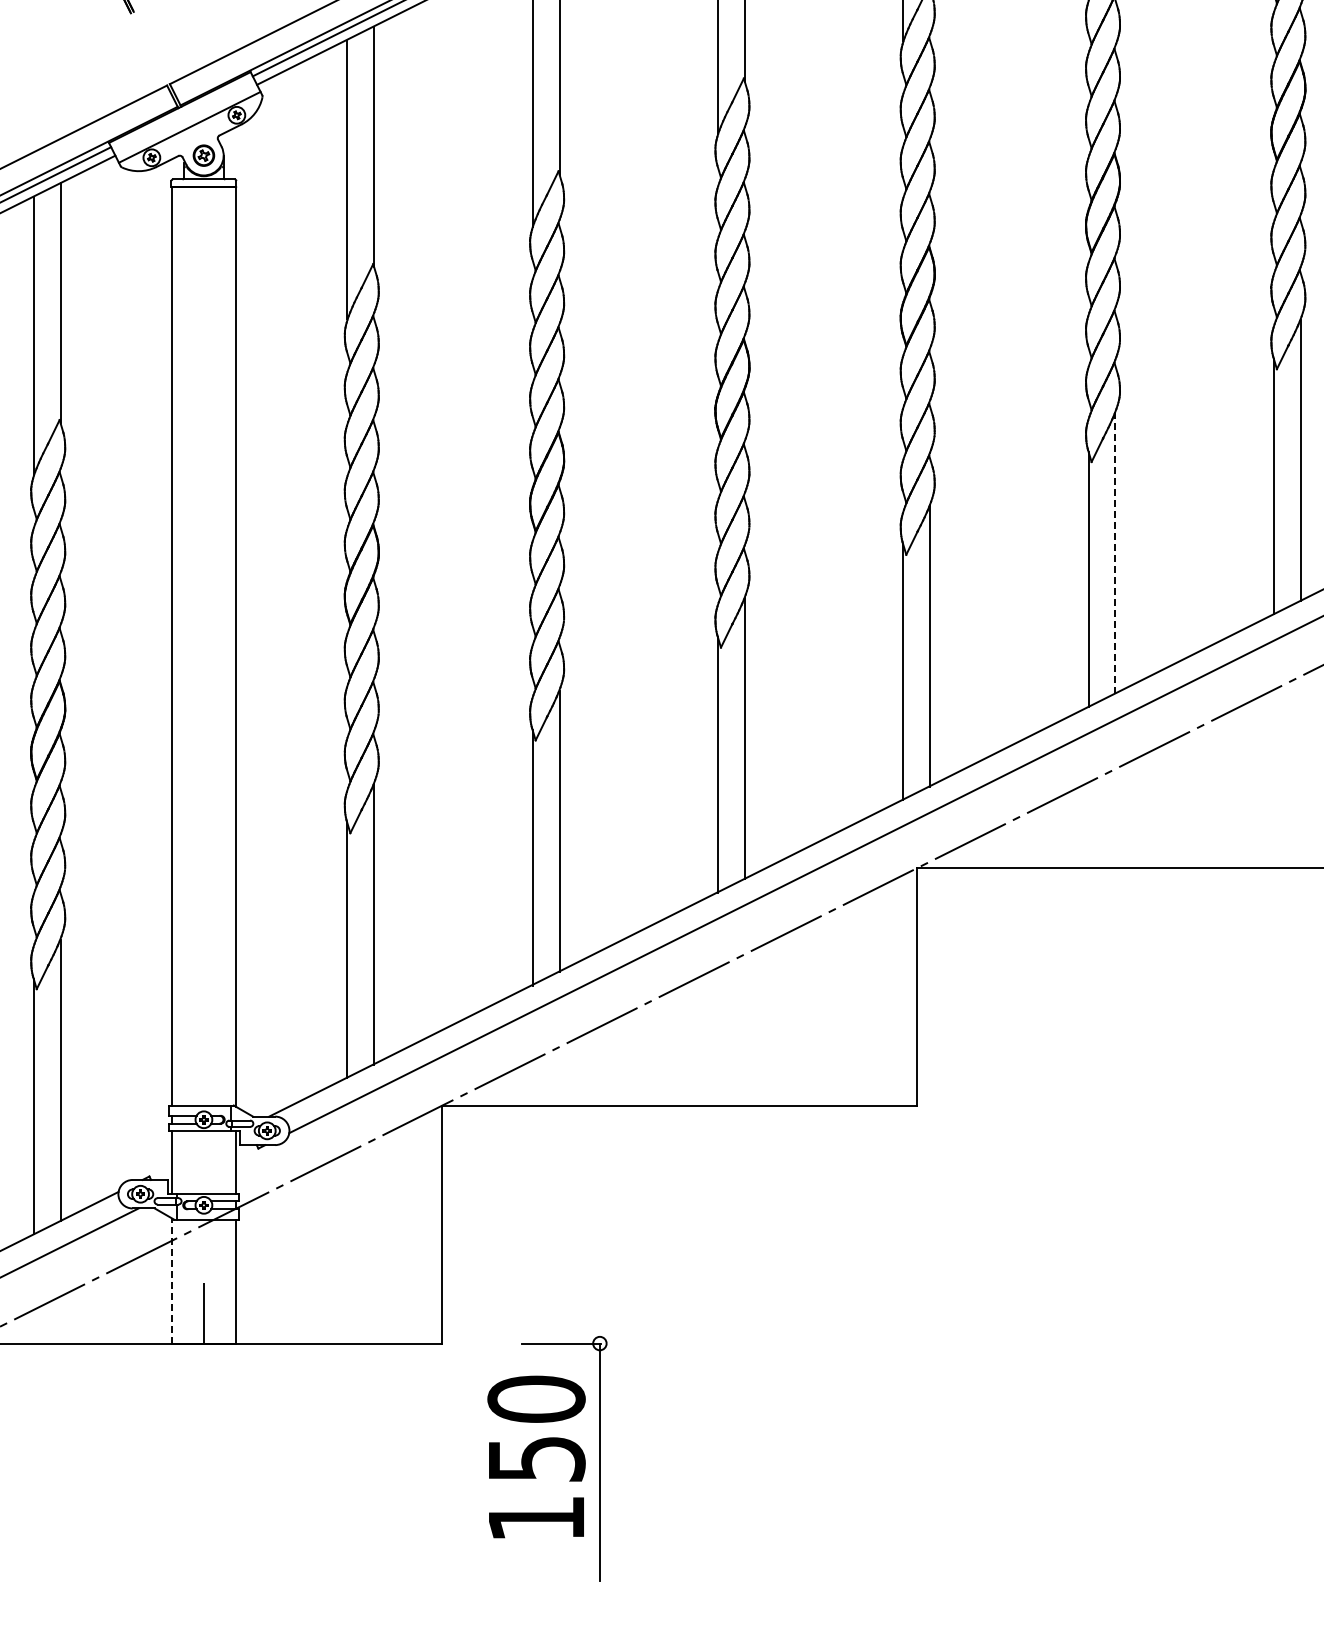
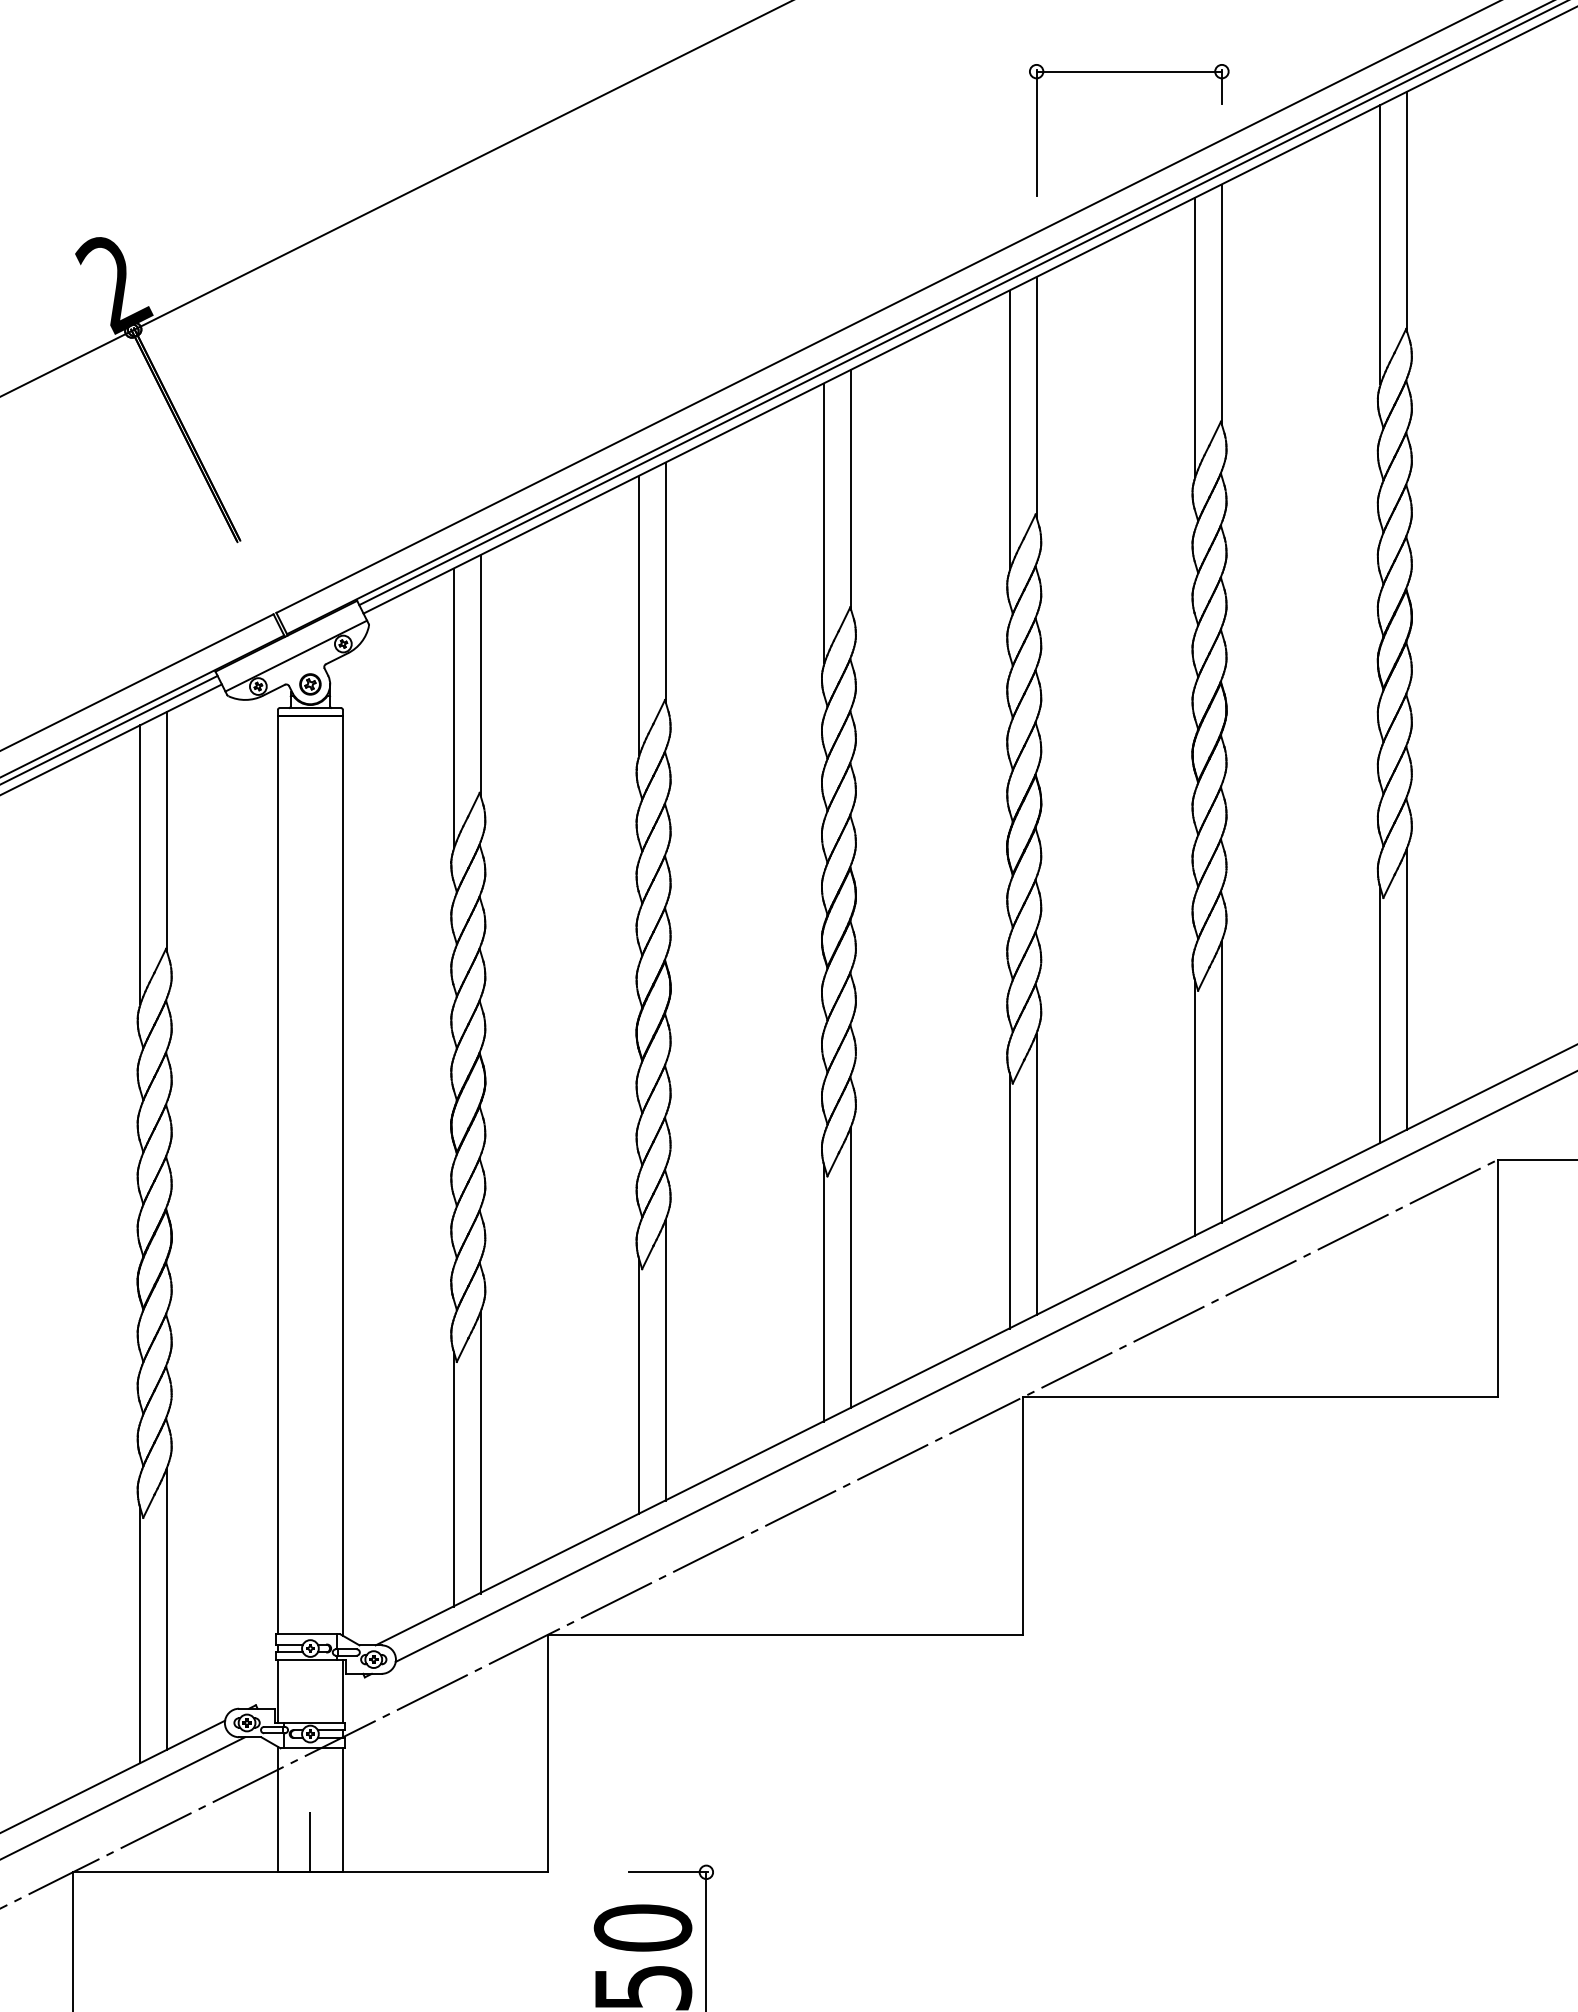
line: (1115, 552) -> (1221, 1081), dashed -> solid
line: (172, 1280) -> (278, 1809), dashed -> solid

